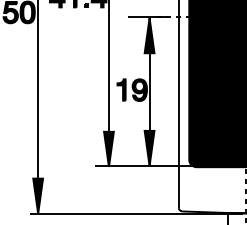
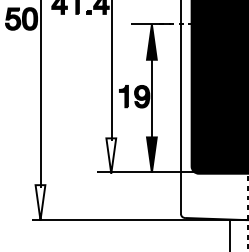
fill: (109, 148) -> (111, 155), removed
fill: (38, 195) -> (40, 202), removed

